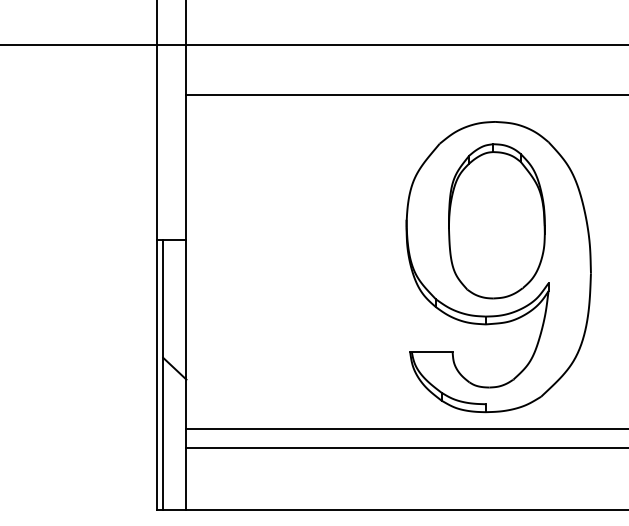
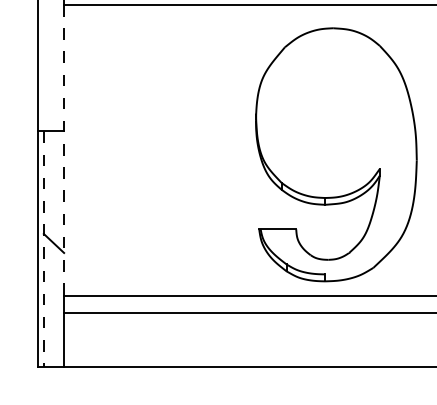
part: (496, 221) -> (334, 115), removed
line: (186, 261) -> (64, 149), solid -> dashed
line: (163, 375) -> (44, 249), solid -> dashed

